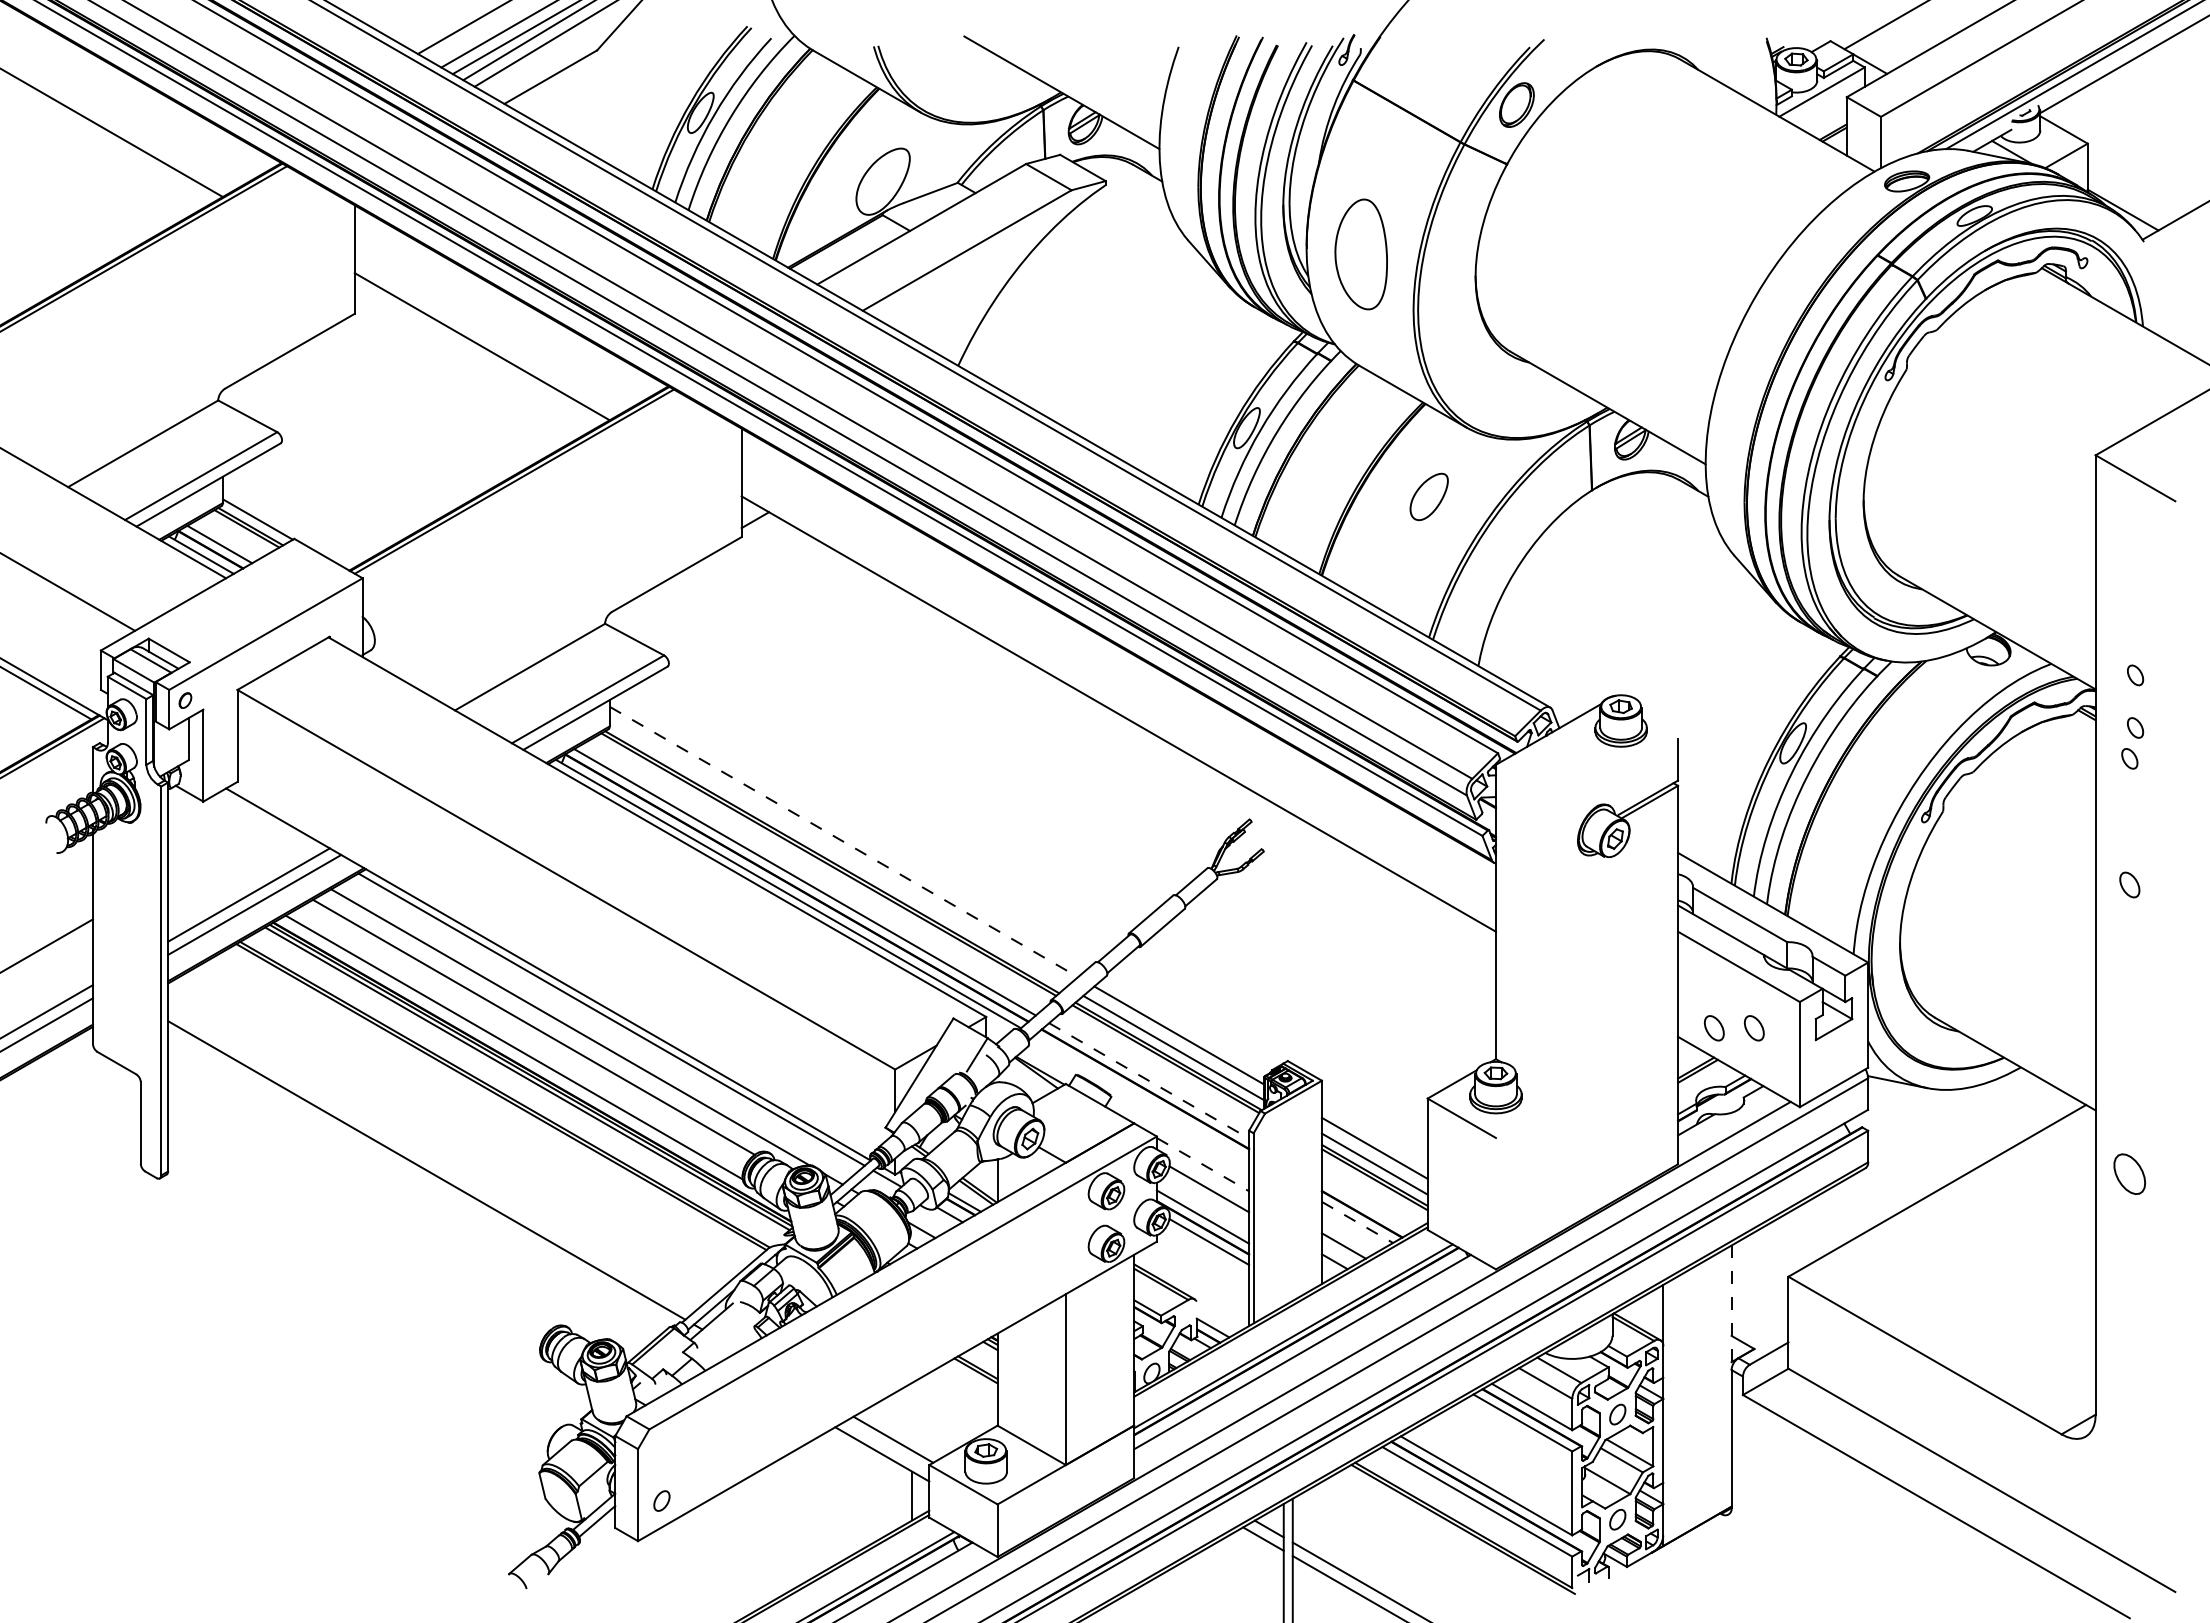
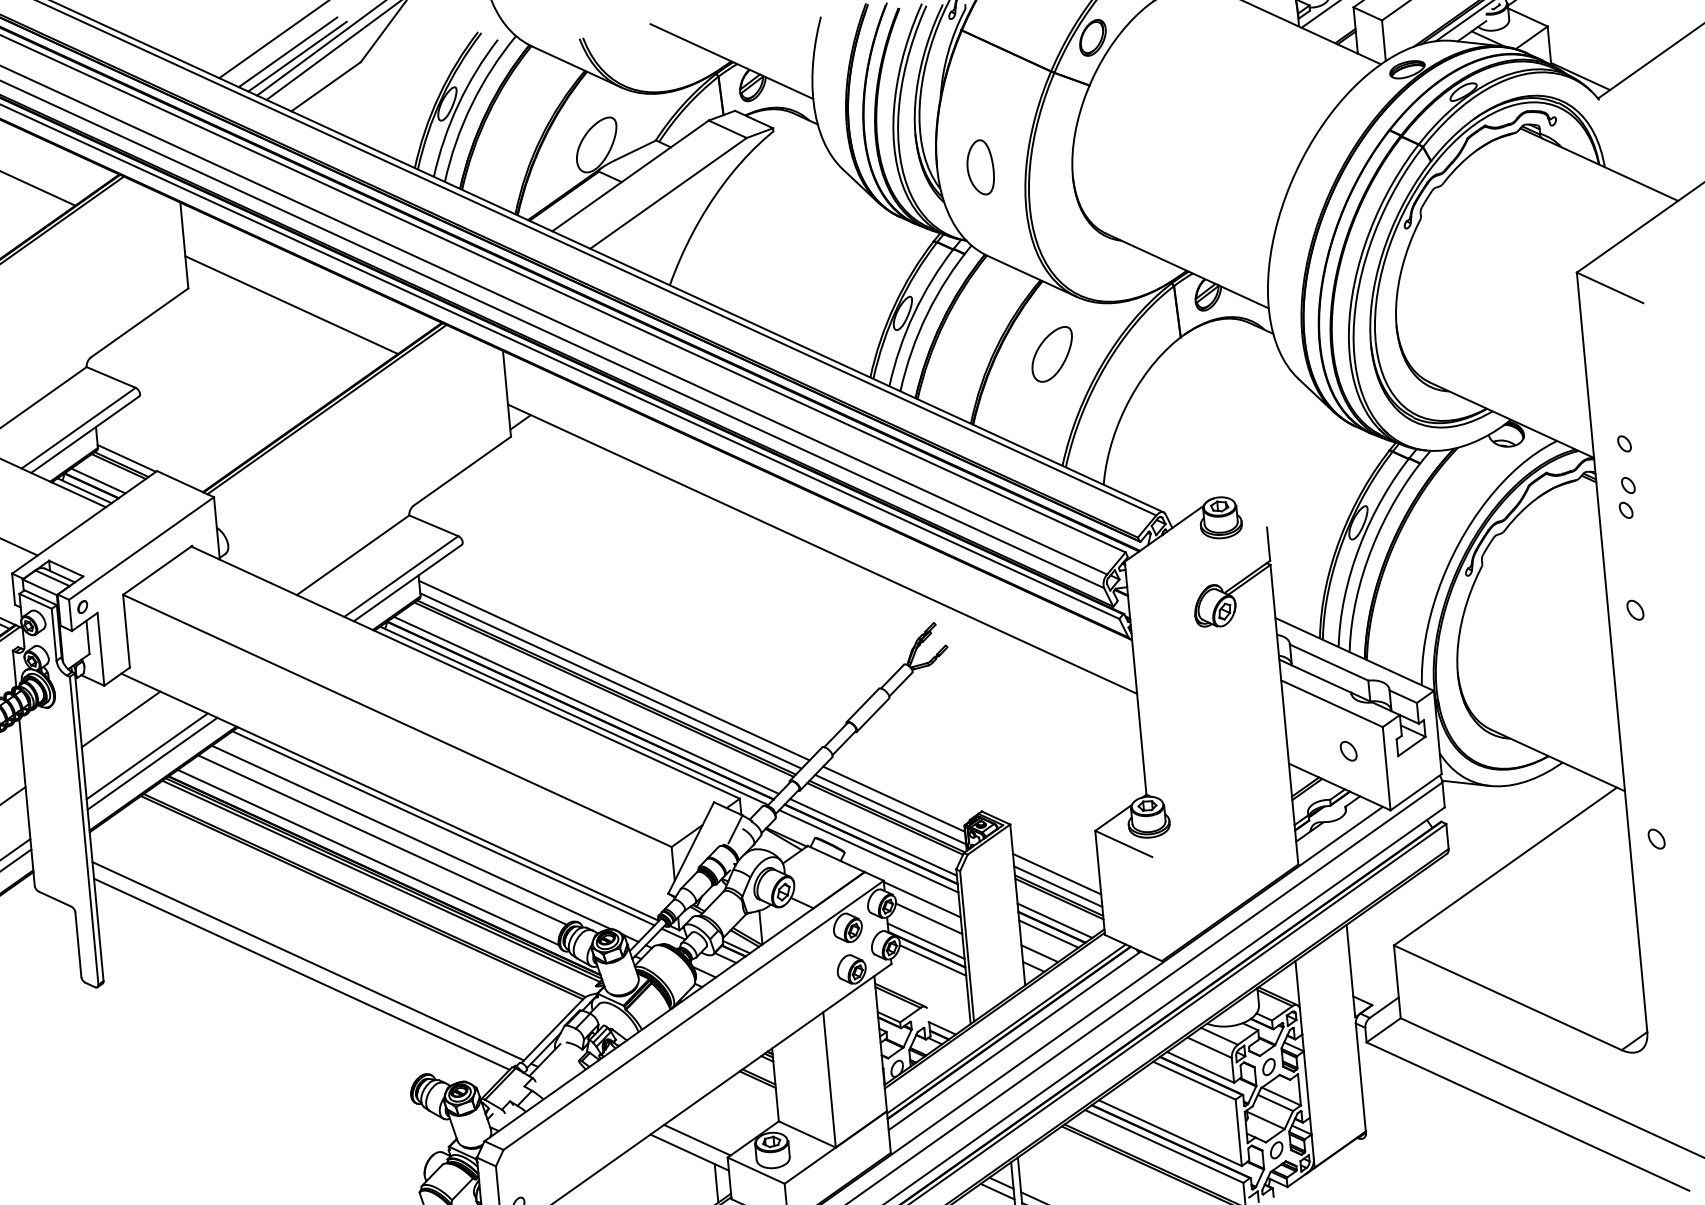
part: (1360, 254) -> (980, 167), size x0.62
part: (1428, 496) -> (1051, 354), size x1.43
line: (844, 842) -> (614, 671), dashed -> solid
line: (220, 845) -> (121, 719), added
line: (838, 854) -> (610, 680), added
part: (1713, 1028) -> (1316, 754), removed
line: (1149, 1081) -> (873, 837), dashed -> solid
line: (1141, 1097) -> (868, 851), added
line: (1203, 1164) -> (922, 899), dashed -> solid
part: (2129, 1173) -> (1656, 838), size x0.62
line: (417, 1185) -> (302, 973), added
line: (1366, 1206) -> (1054, 920), added
line: (1357, 1222) -> (1048, 934), dashed -> solid
line: (1731, 1304) -> (1350, 971), dashed -> solid

